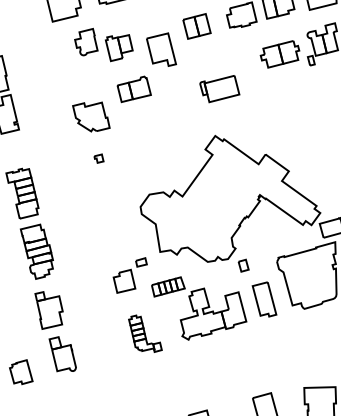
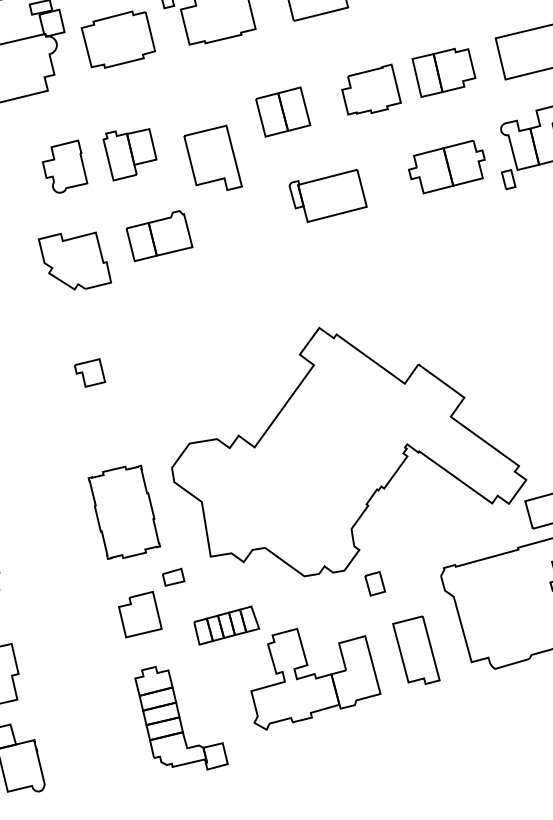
part: (86, 41) -> (65, 165), moved
part: (219, 89) -> (327, 196), moved
part: (91, 116) -> (75, 260), moved
part: (98, 158) -> (89, 372), size x1.67
part: (116, 229) -> (124, 512), added
part: (145, 333) -> (181, 717), size x1.43

